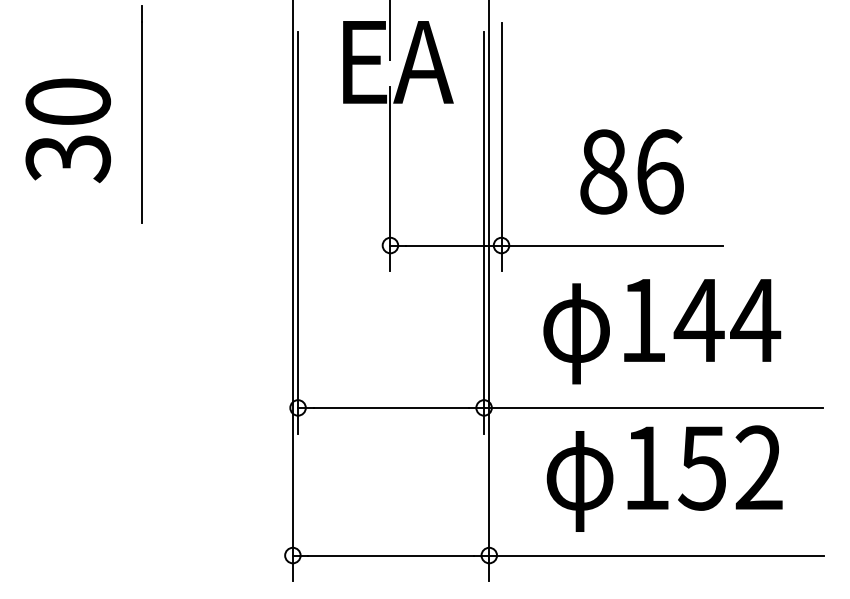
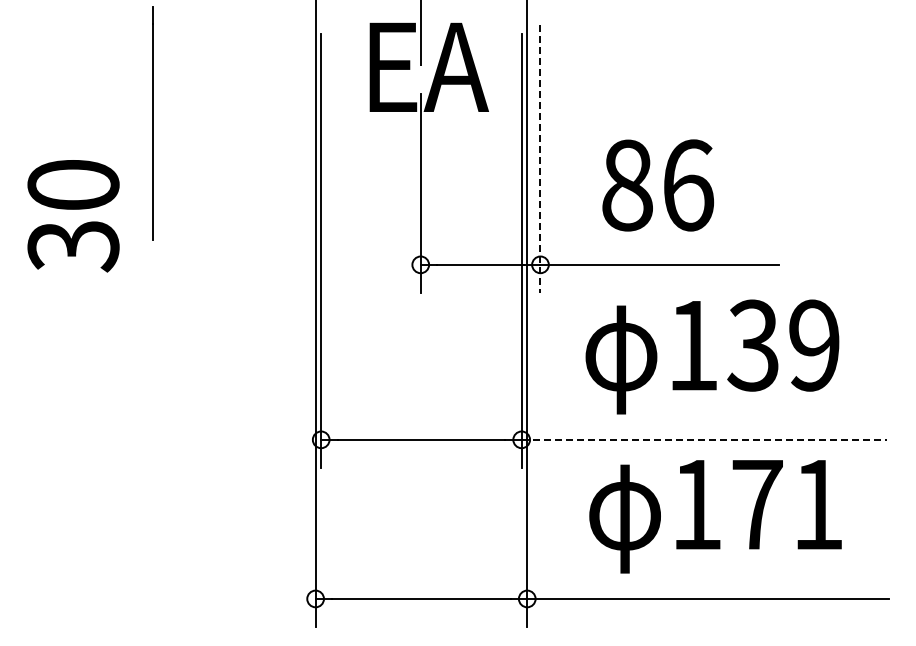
text: (68, 131) -> (73, 216), moved
line: (501, 146) -> (540, 158), solid -> dashed
text: (632, 171) -> (658, 185), moved
text: (727, 320) -> (783, 345), 144 -> 139
line: (653, 407) -> (704, 439), solid -> dashed
text: (729, 467) -> (786, 504), 152 -> 171

